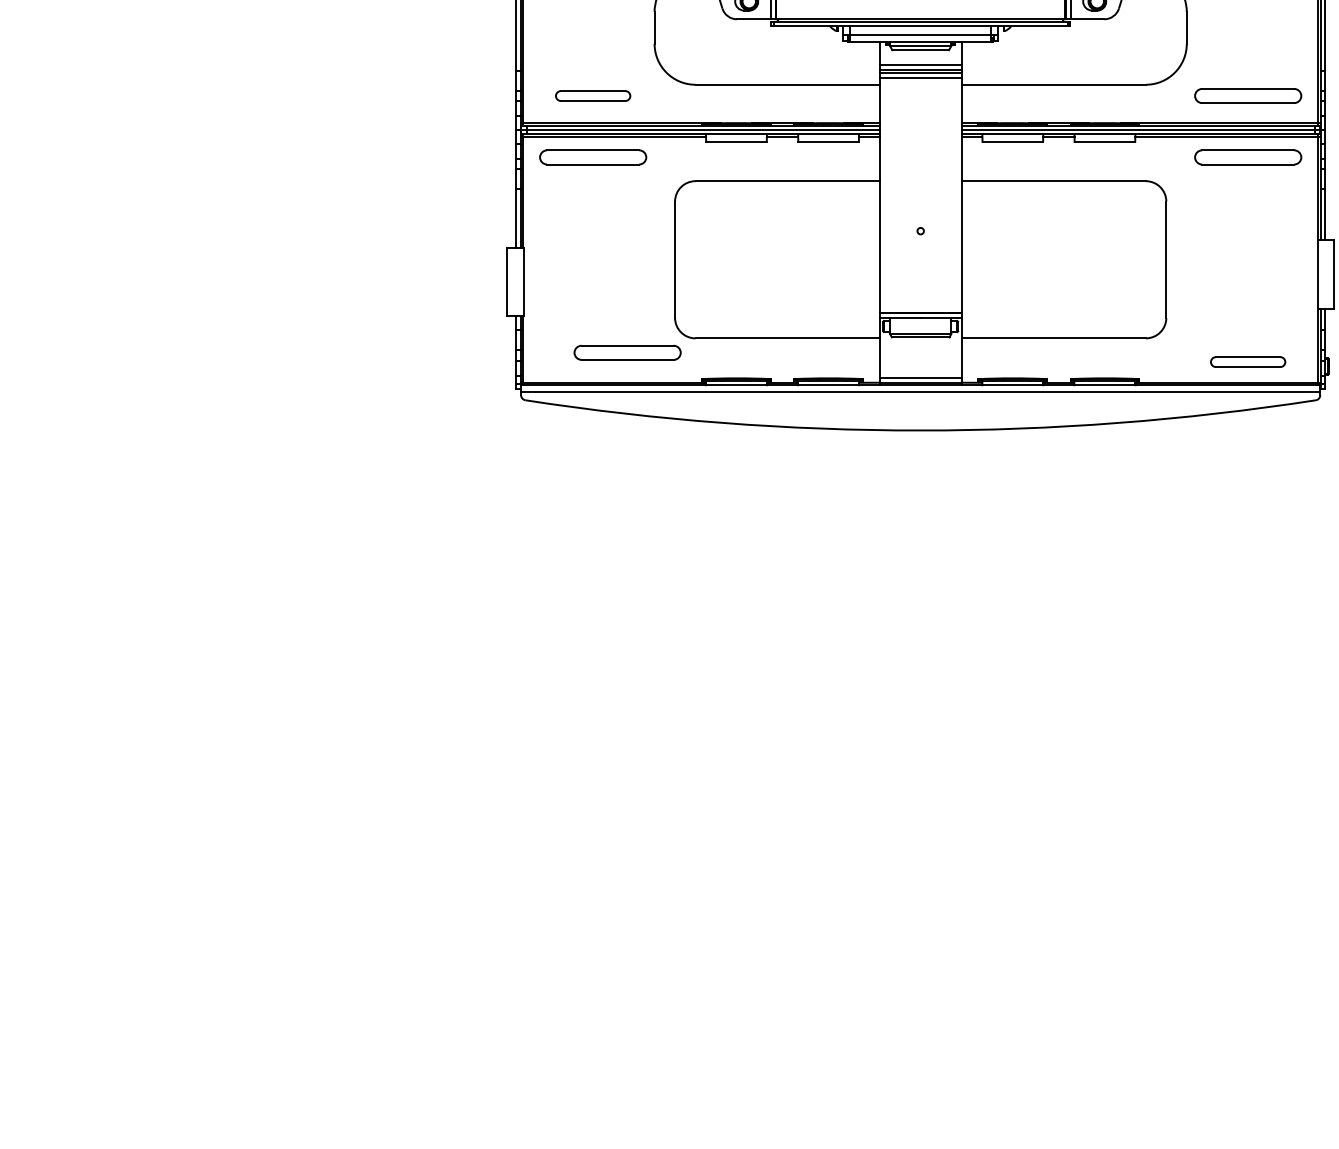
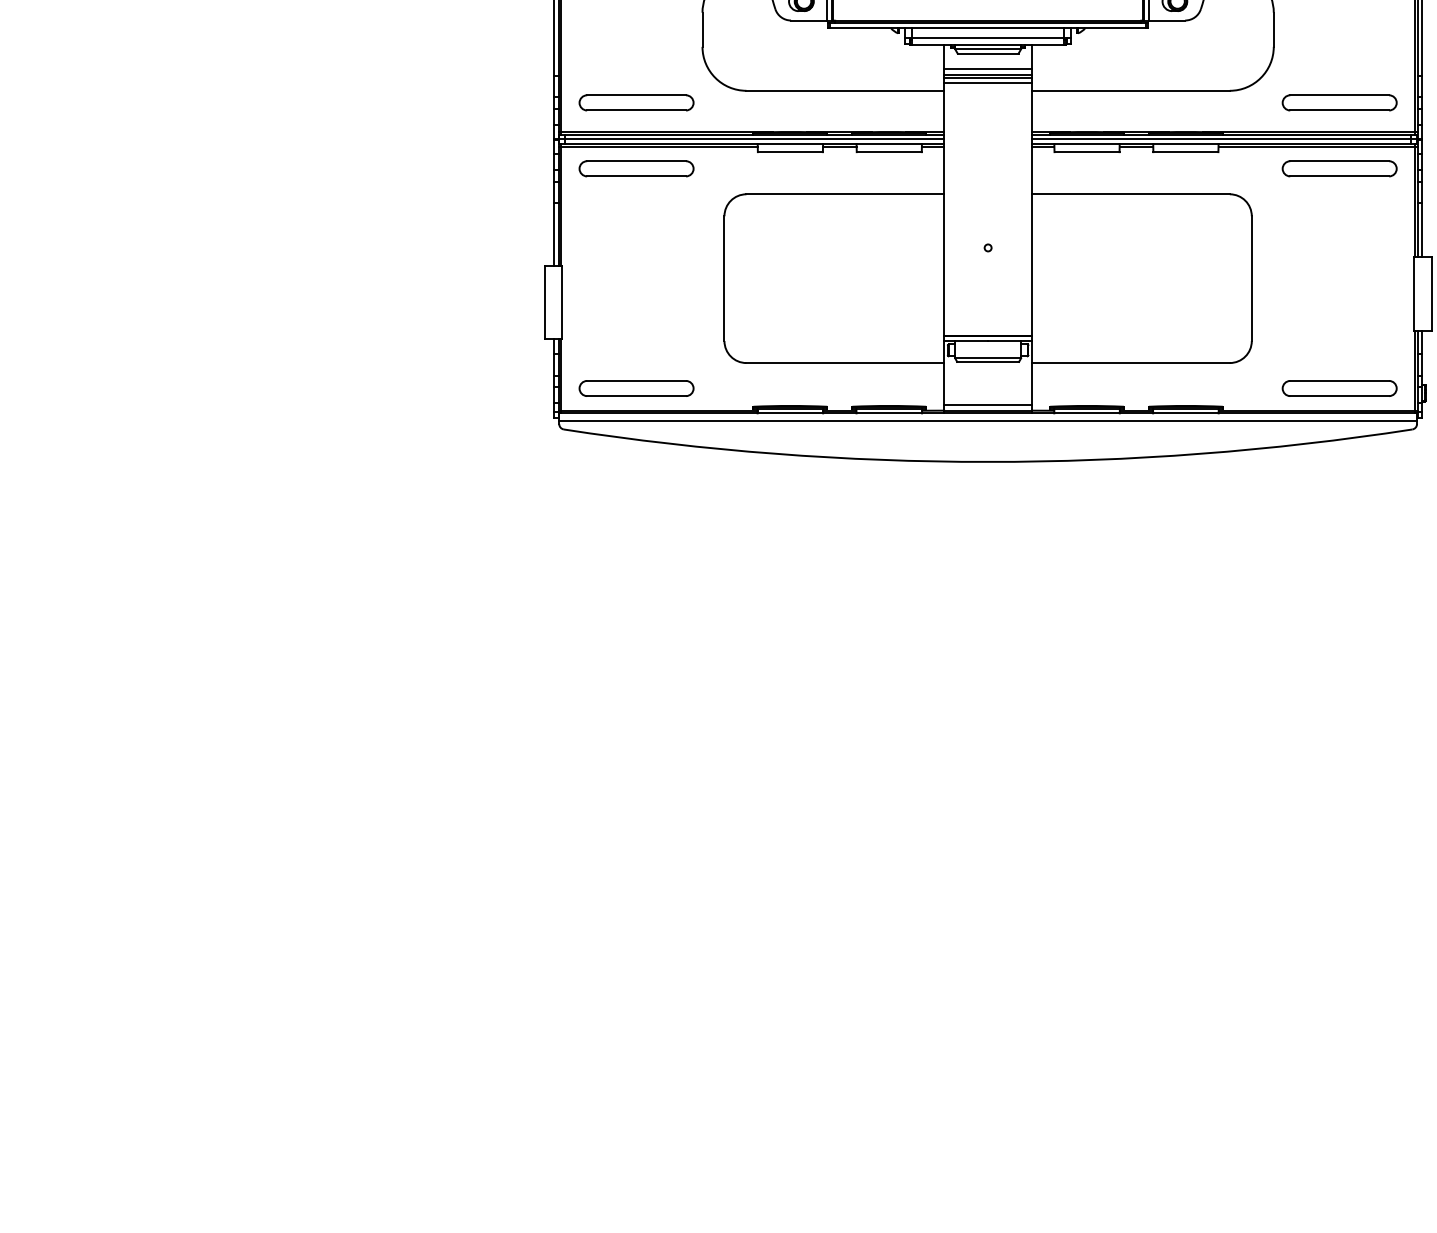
part: (593, 95) -> (636, 102), size x1.43
part: (627, 352) -> (636, 388), moved
part: (1248, 362) -> (1339, 388), size x1.43

